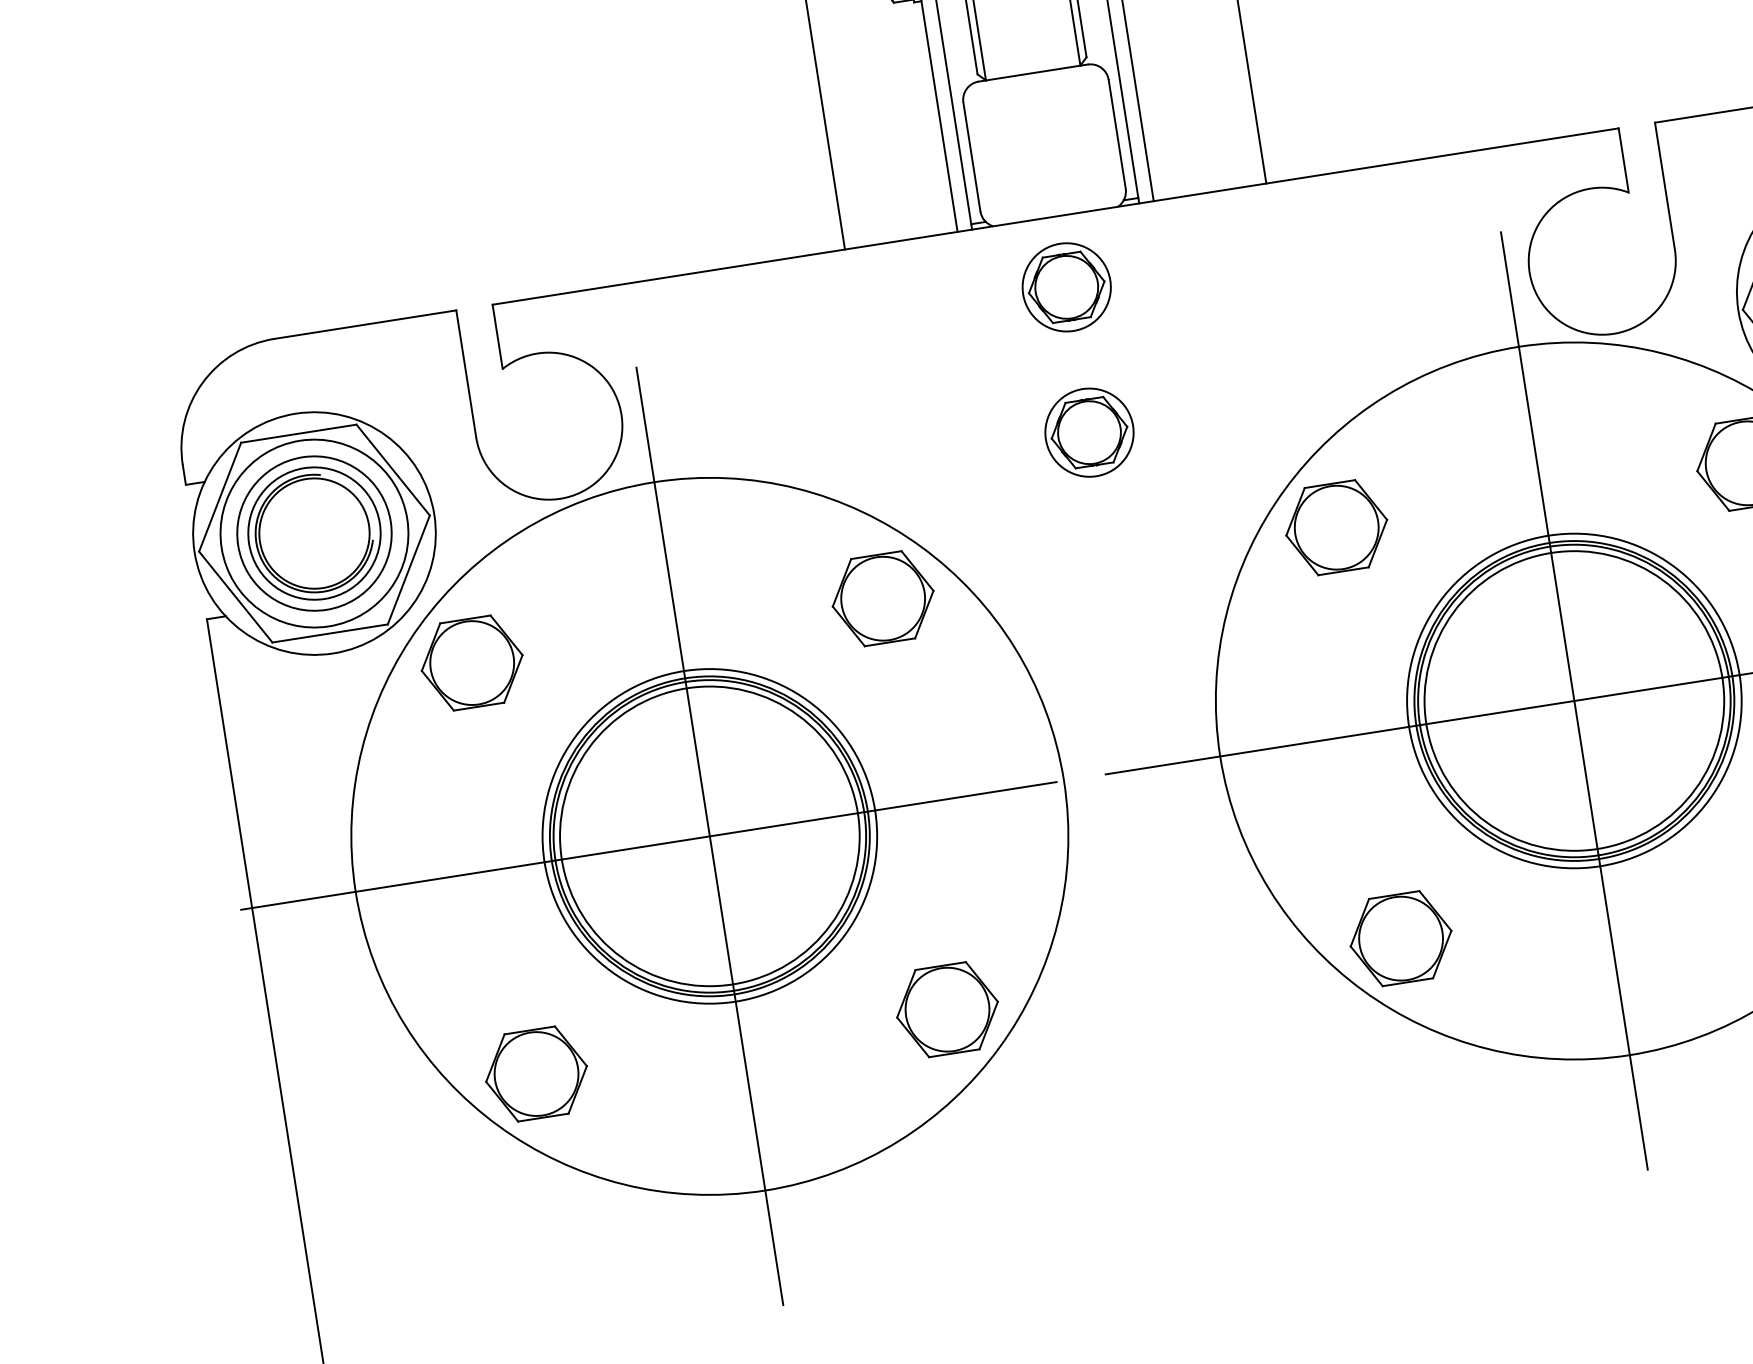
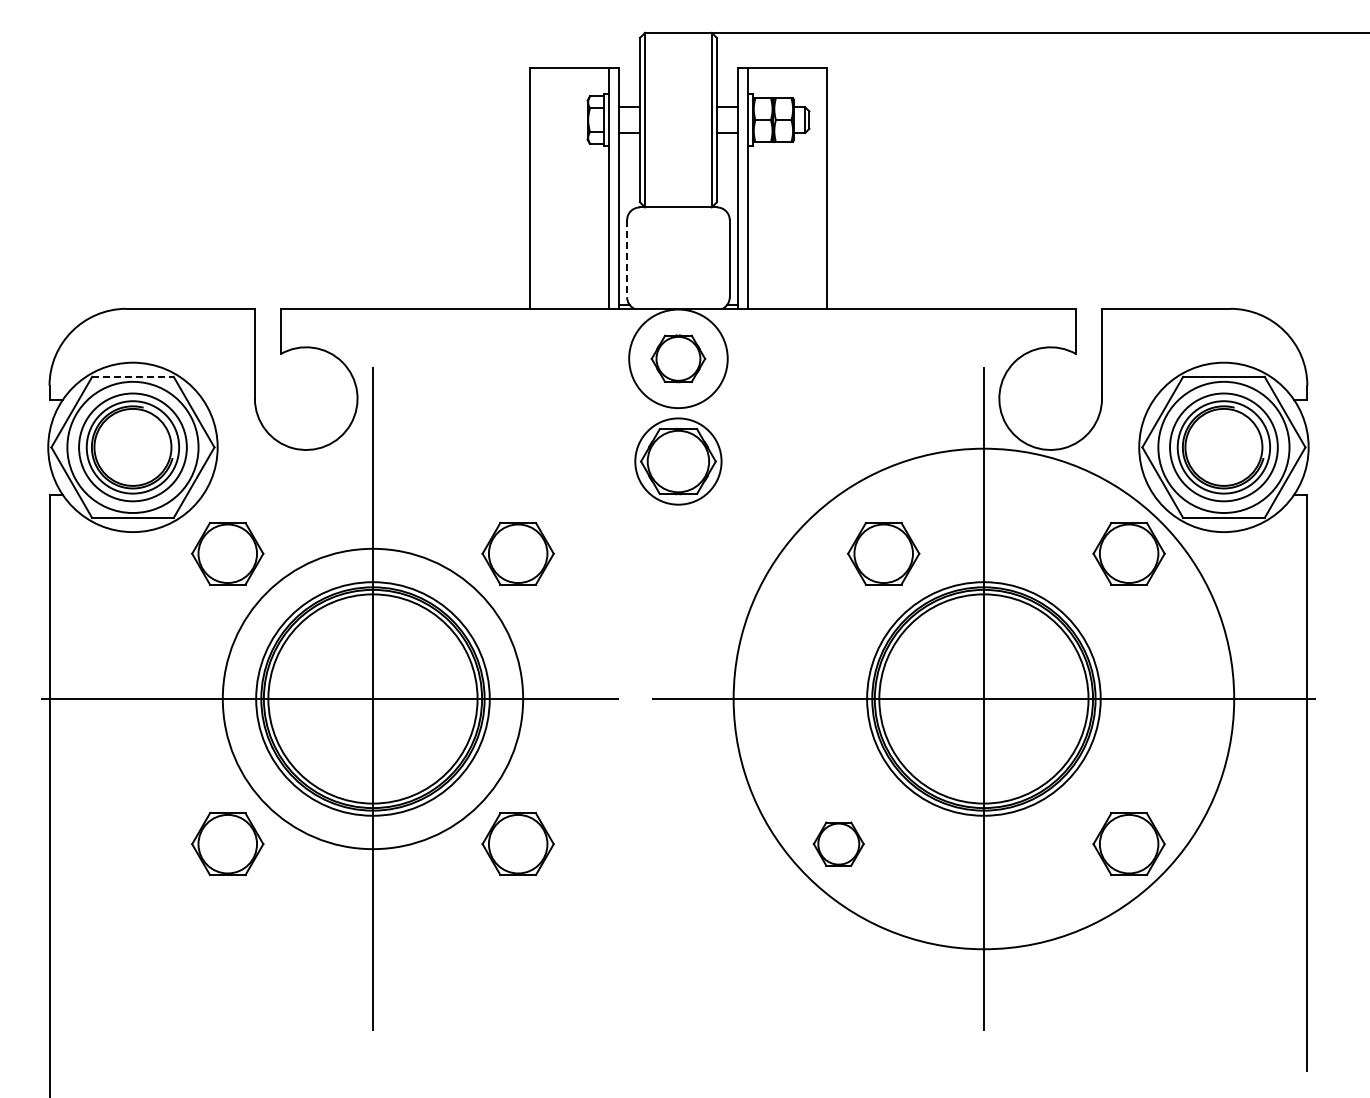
line: (972, 156) -> (627, 258), solid -> dashed
circle: (1066, 286) -> (678, 358), size x1.6
part: (1089, 432) -> (678, 461), size x1.4
line: (298, 433) -> (132, 376), solid -> dashed
part: (1336, 527) -> (883, 553), moved
circle: (709, 835) -> (372, 698), size x0.6
part: (1400, 937) -> (838, 843), size x0.7

